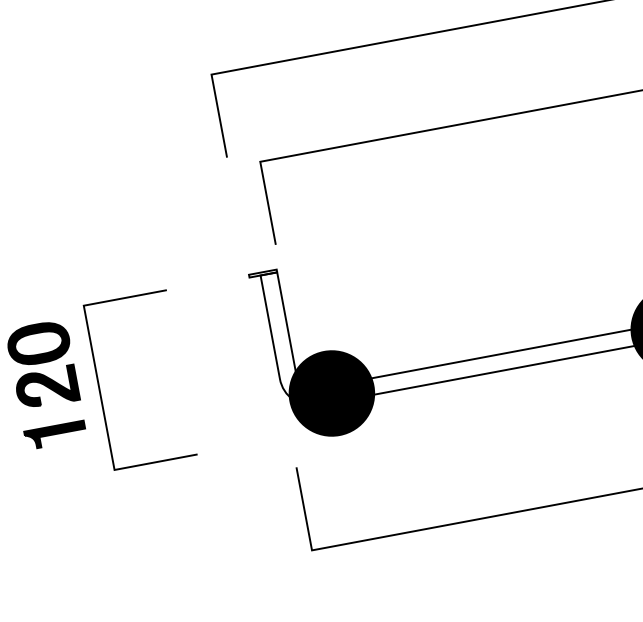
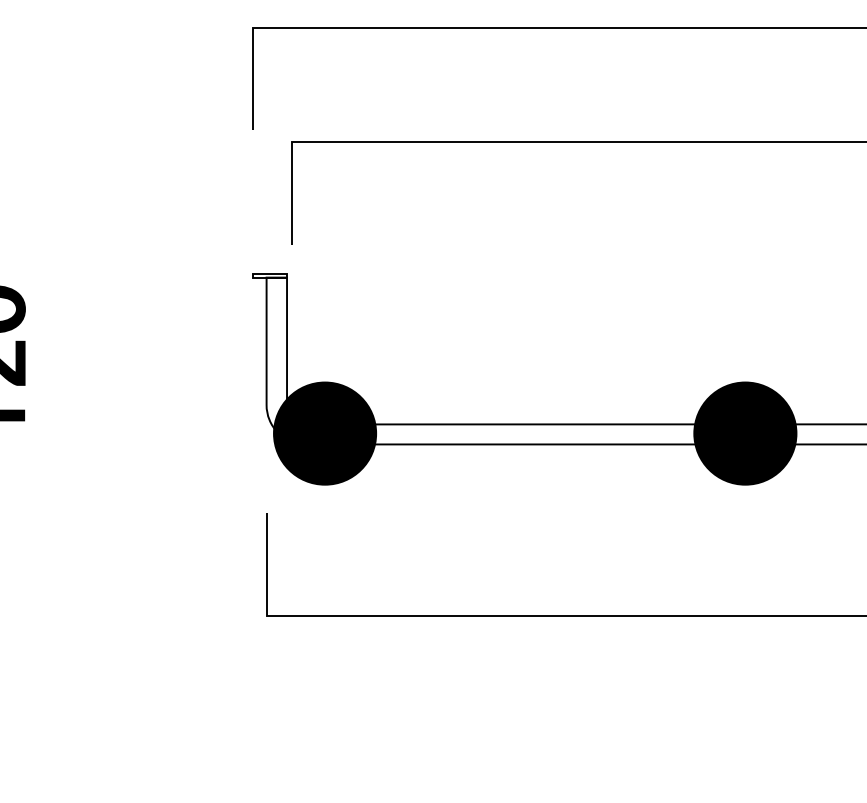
line: (99, 387) -> (50, 374), removed

